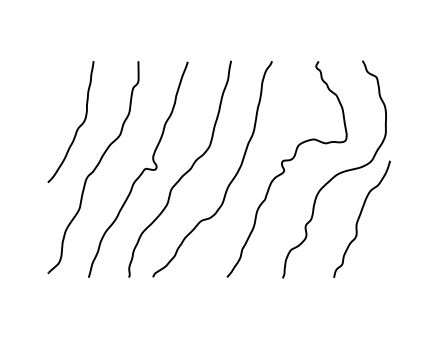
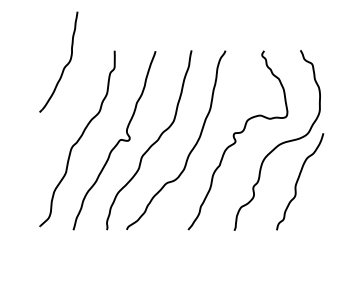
part: (77, 127) -> (64, 66), moved

